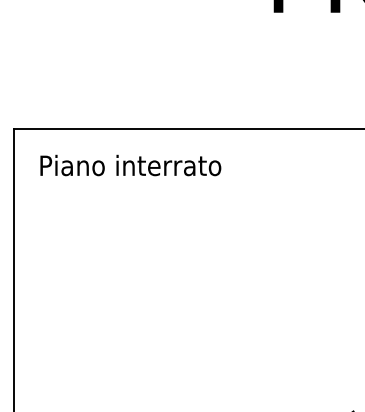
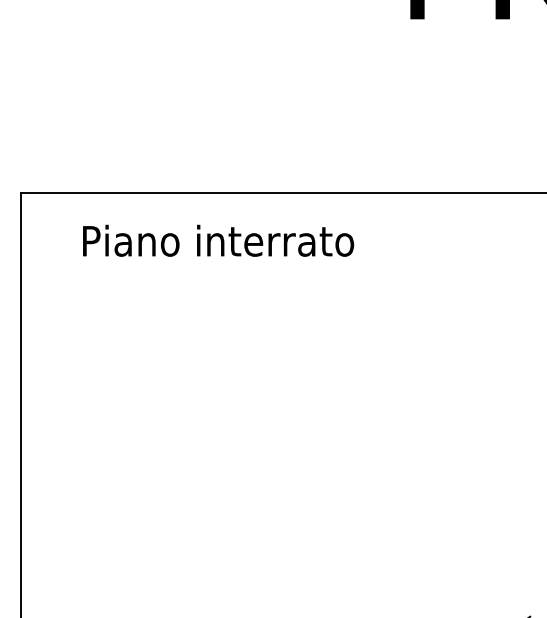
text: (130, 165) -> (218, 240), moved

